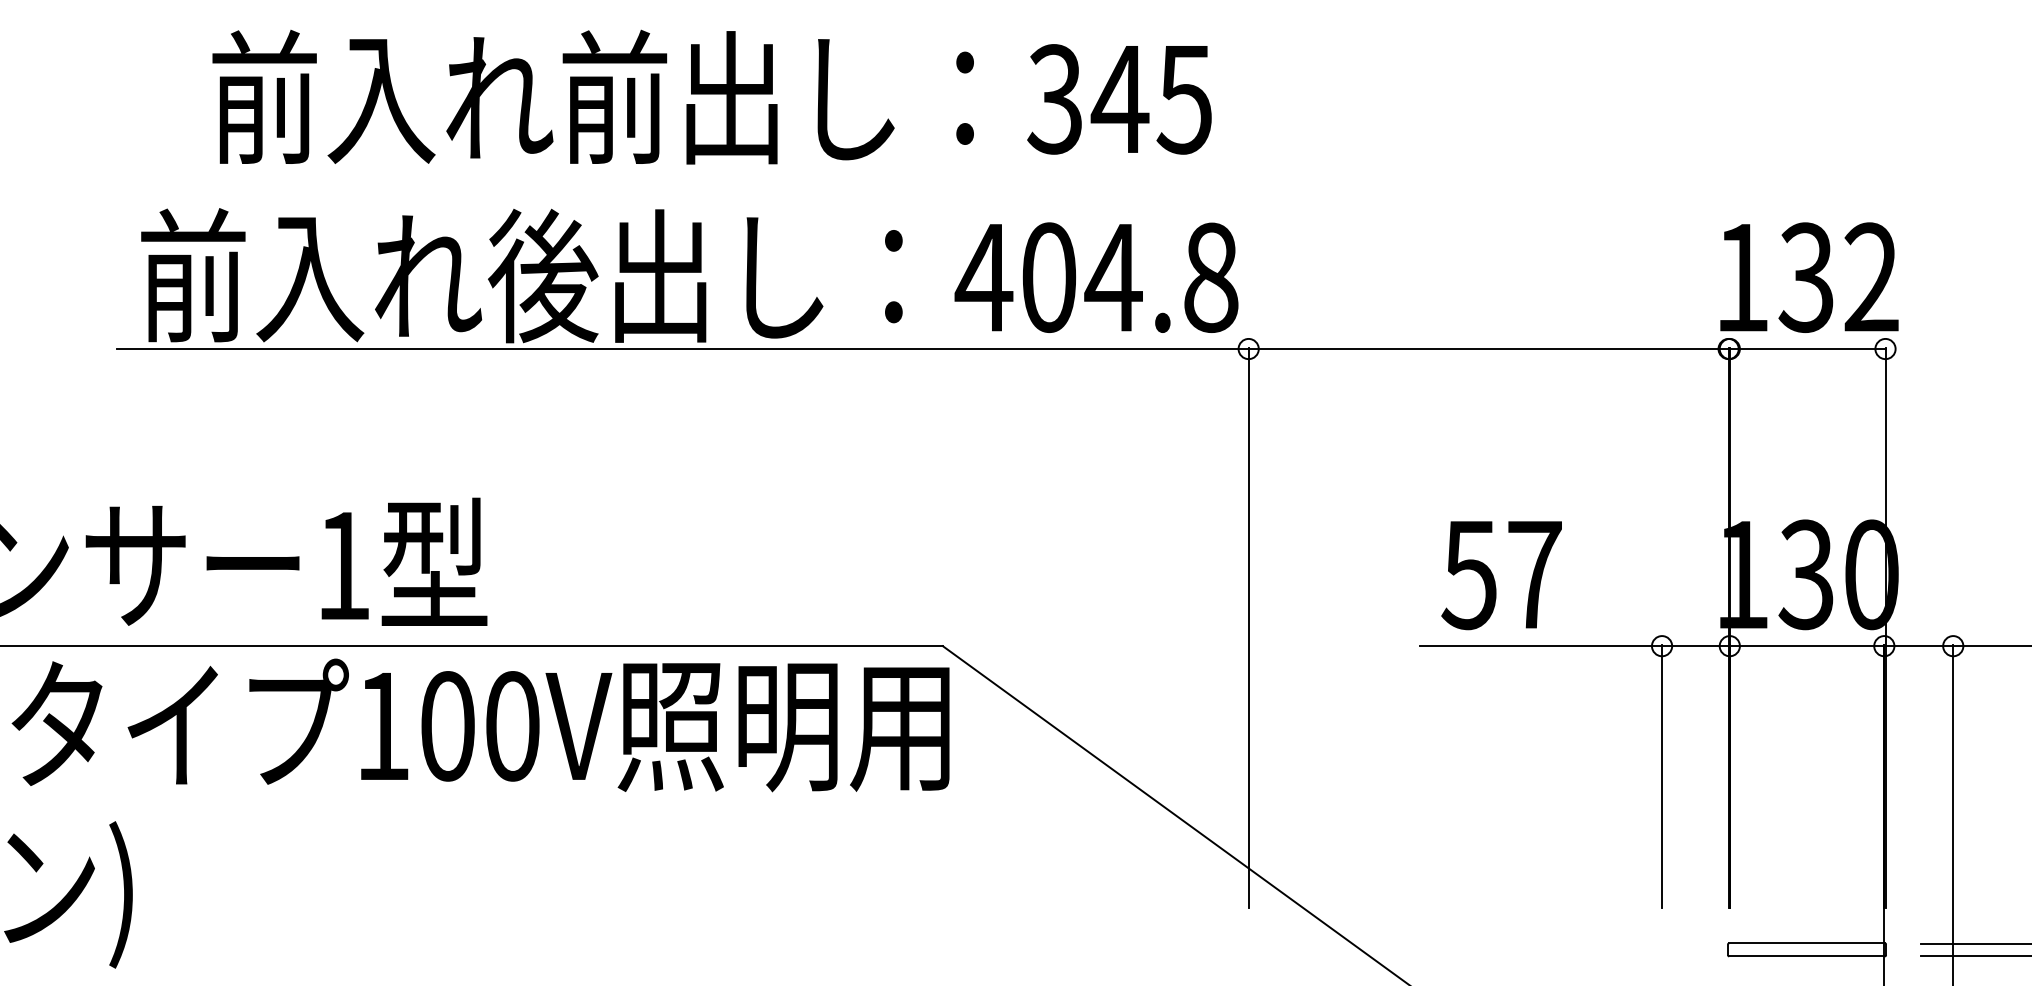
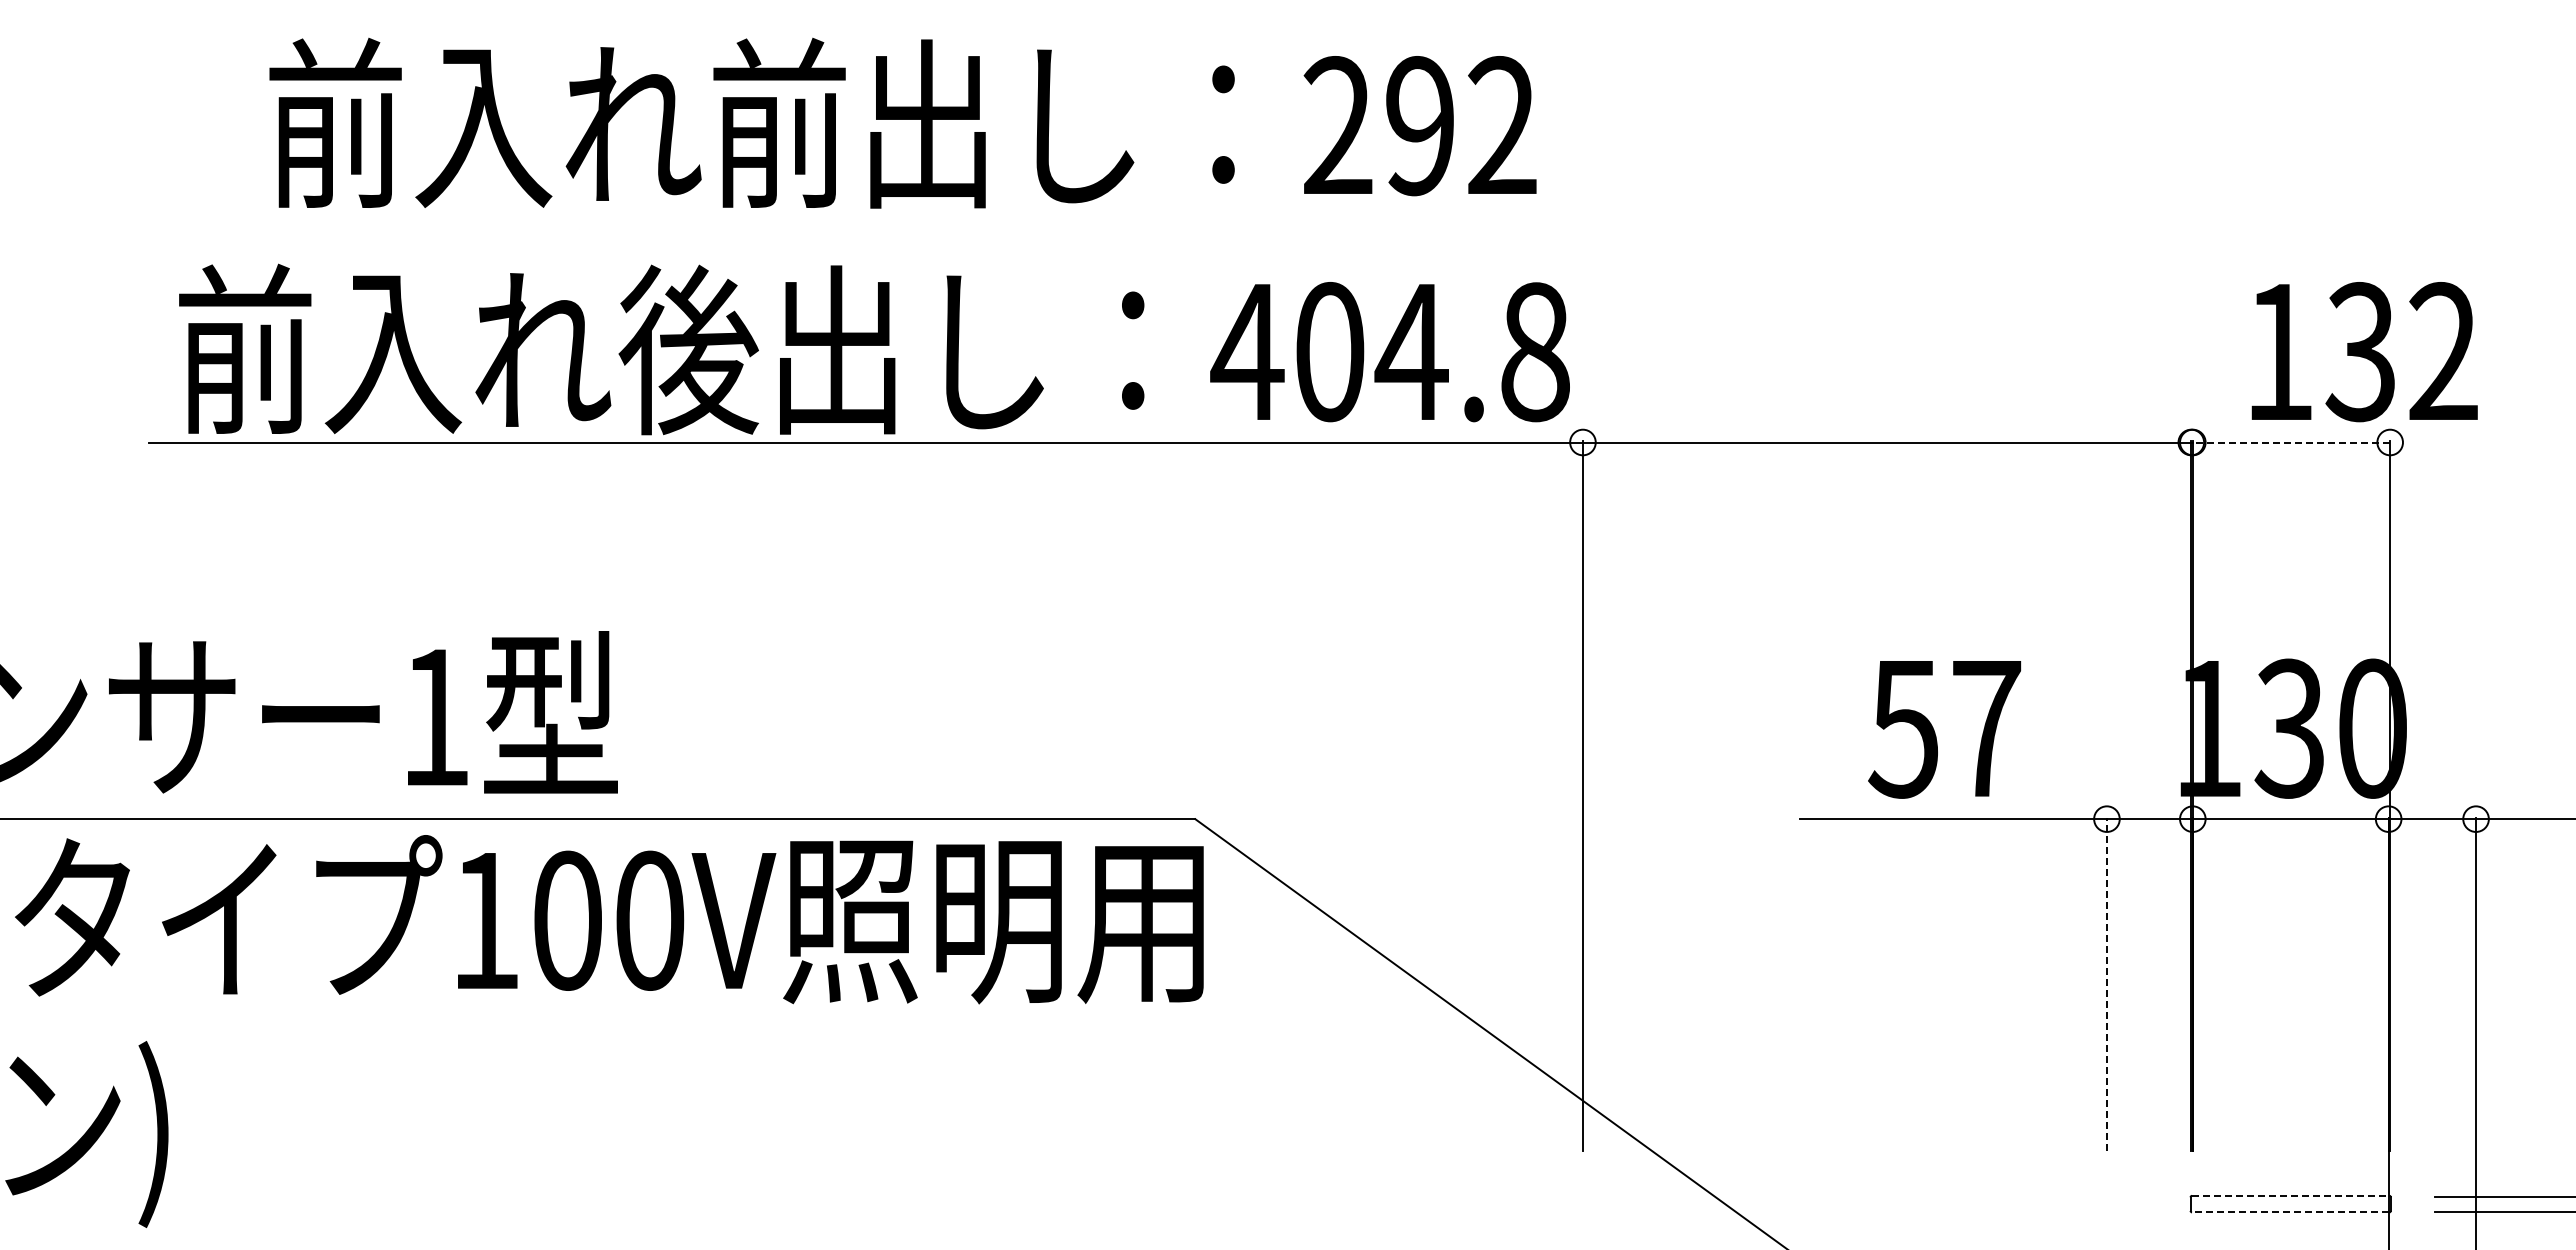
text: (1119, 99) -> (1419, 126), 345 -> 292
text: (1809, 278) -> (2364, 352), moved
line: (1806, 349) -> (2290, 442), solid -> dashed
text: (1501, 575) -> (1944, 729), moved
line: (1661, 775) -> (2106, 983), solid -> dashed
line: (1806, 943) -> (2290, 1195), solid -> dashed
line: (1806, 956) -> (2290, 1212), solid -> dashed

